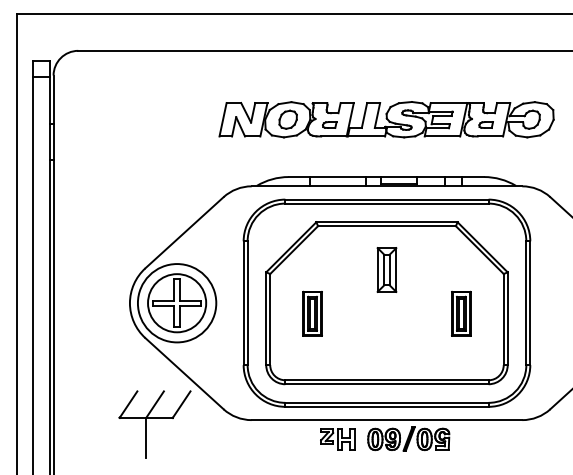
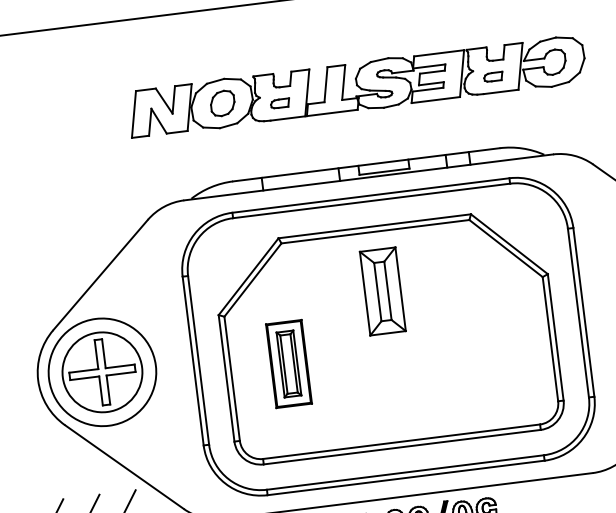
part: (386, 269) -> (382, 290), size x1.4
part: (312, 313) -> (288, 363), size x1.4
part: (461, 313) -> (491, 338), removed

